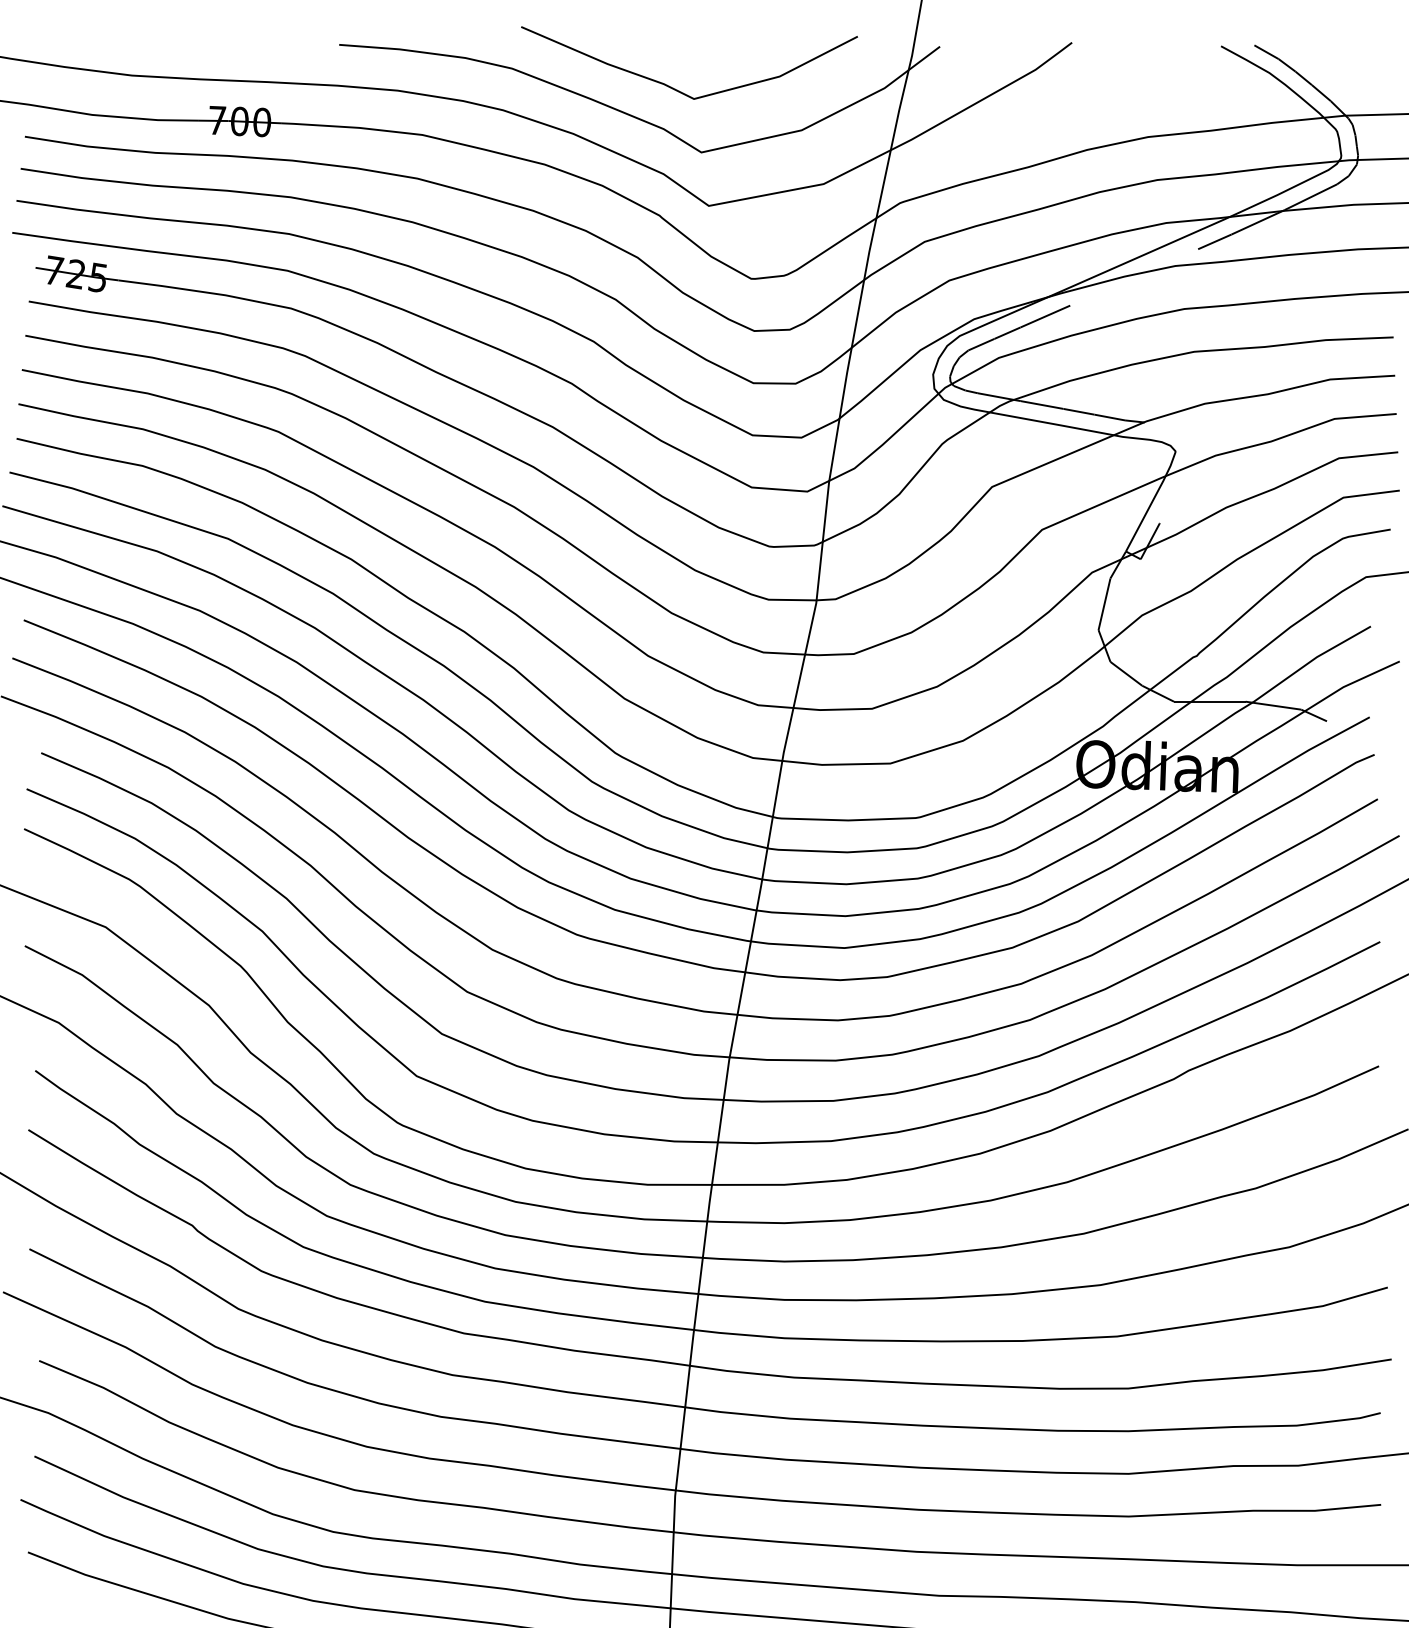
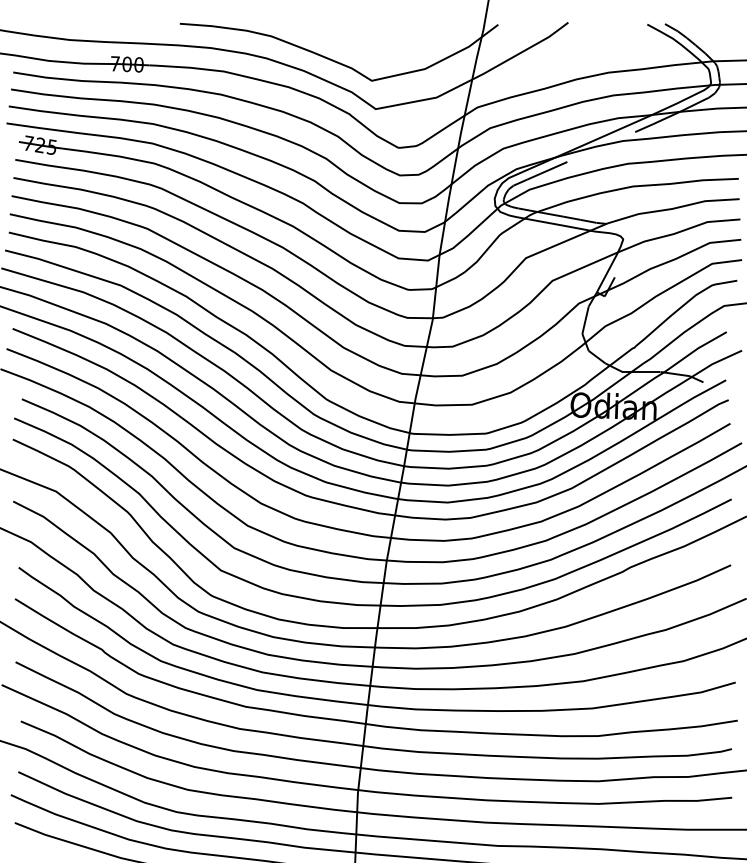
curve: (676, 87) -> (358, 46), removed

